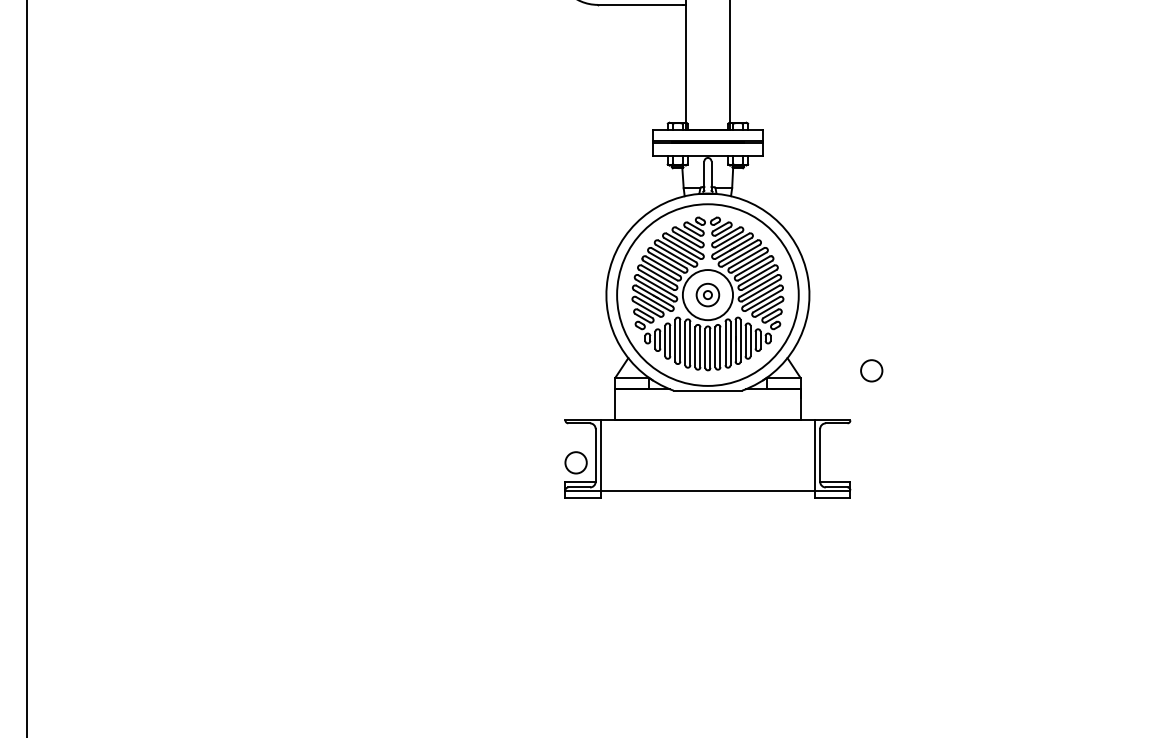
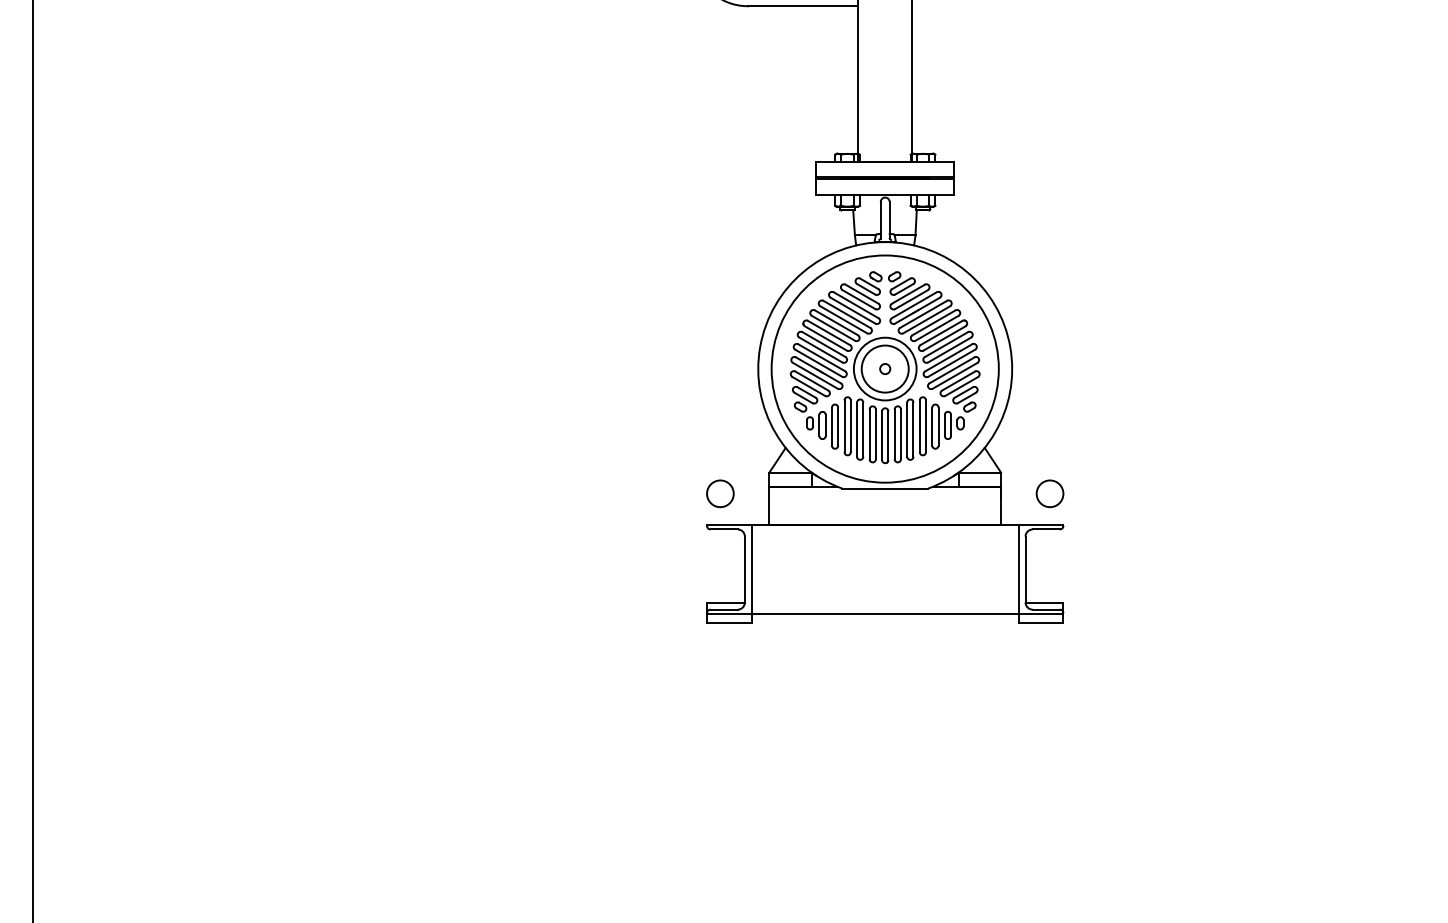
circle: (707, 294) -> (884, 368), size x1.67
circle: (871, 370) -> (1049, 493), moved
circle: (575, 462) -> (719, 493), moved

